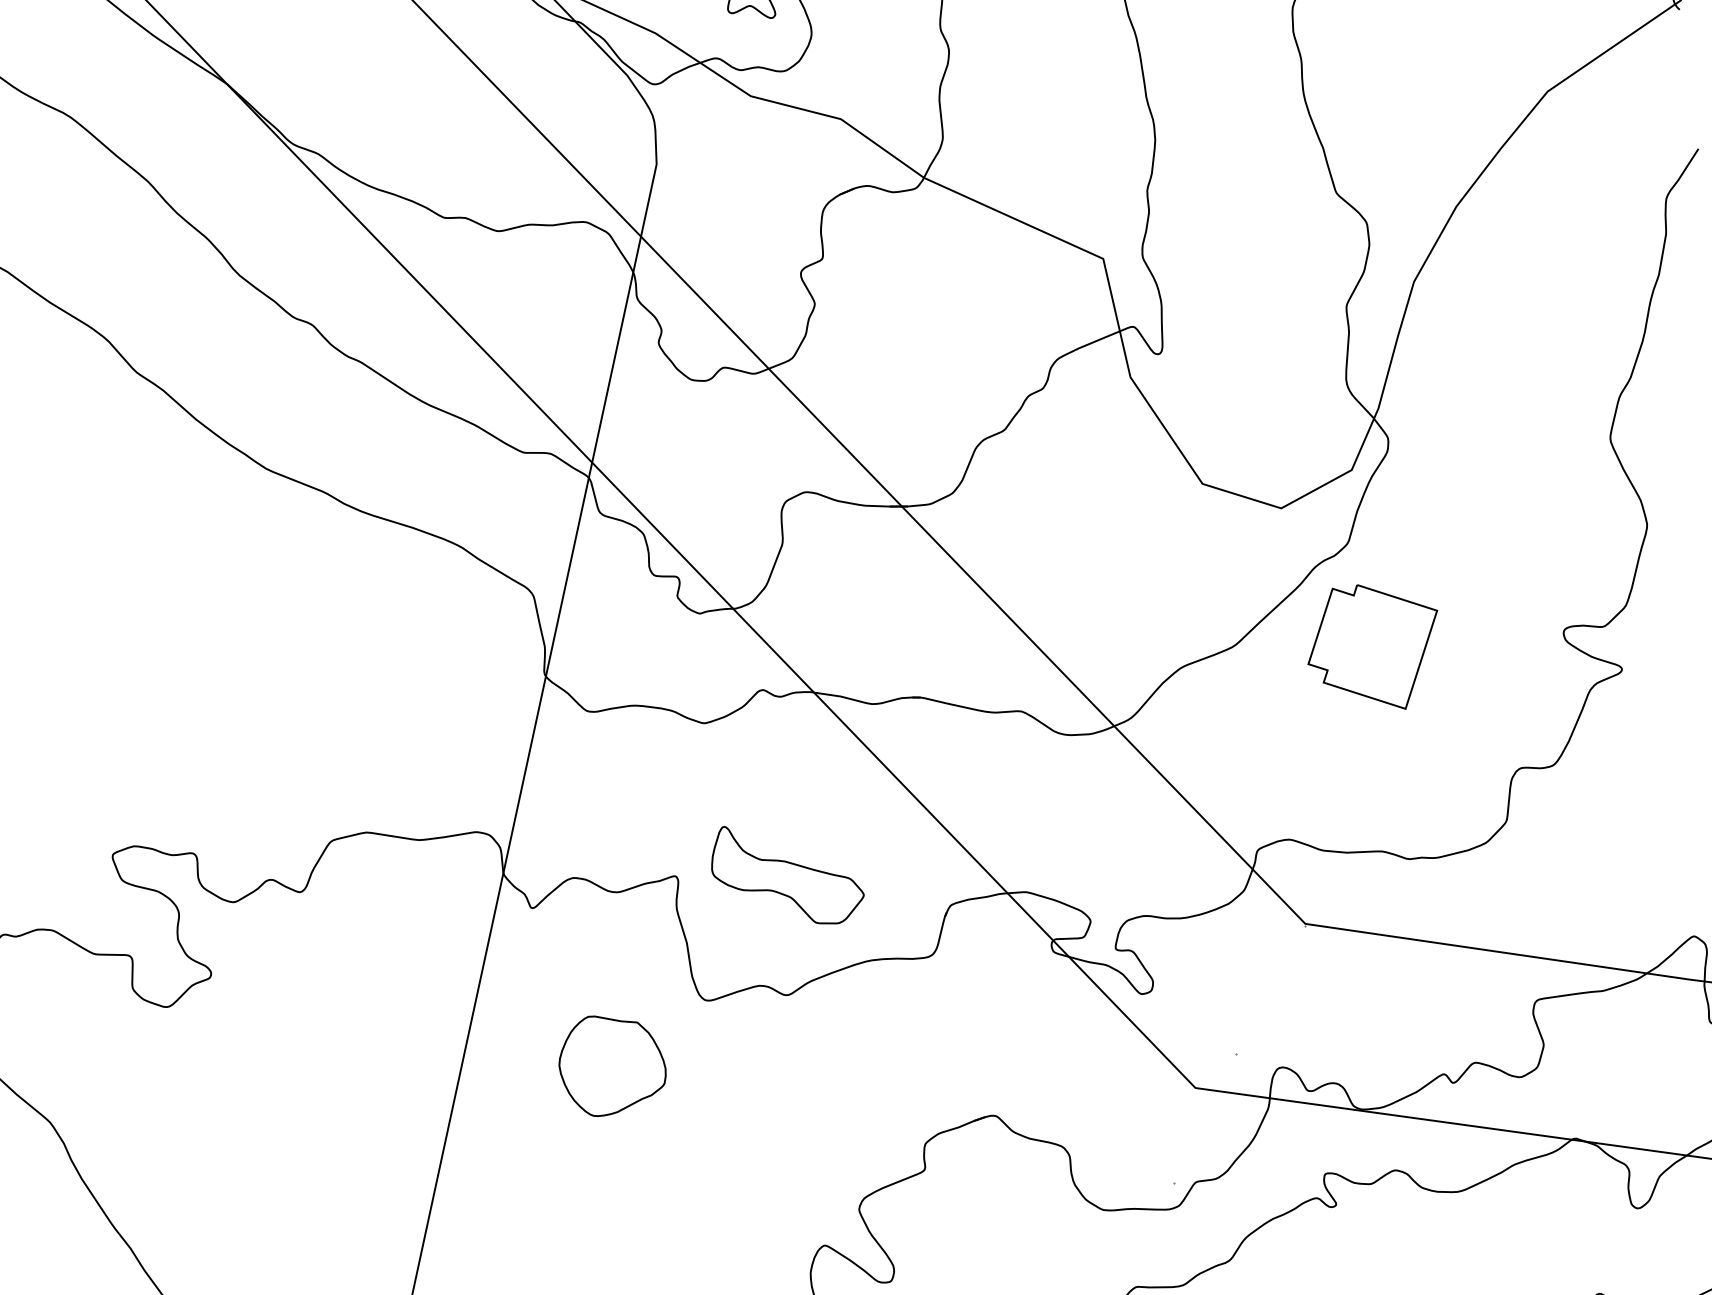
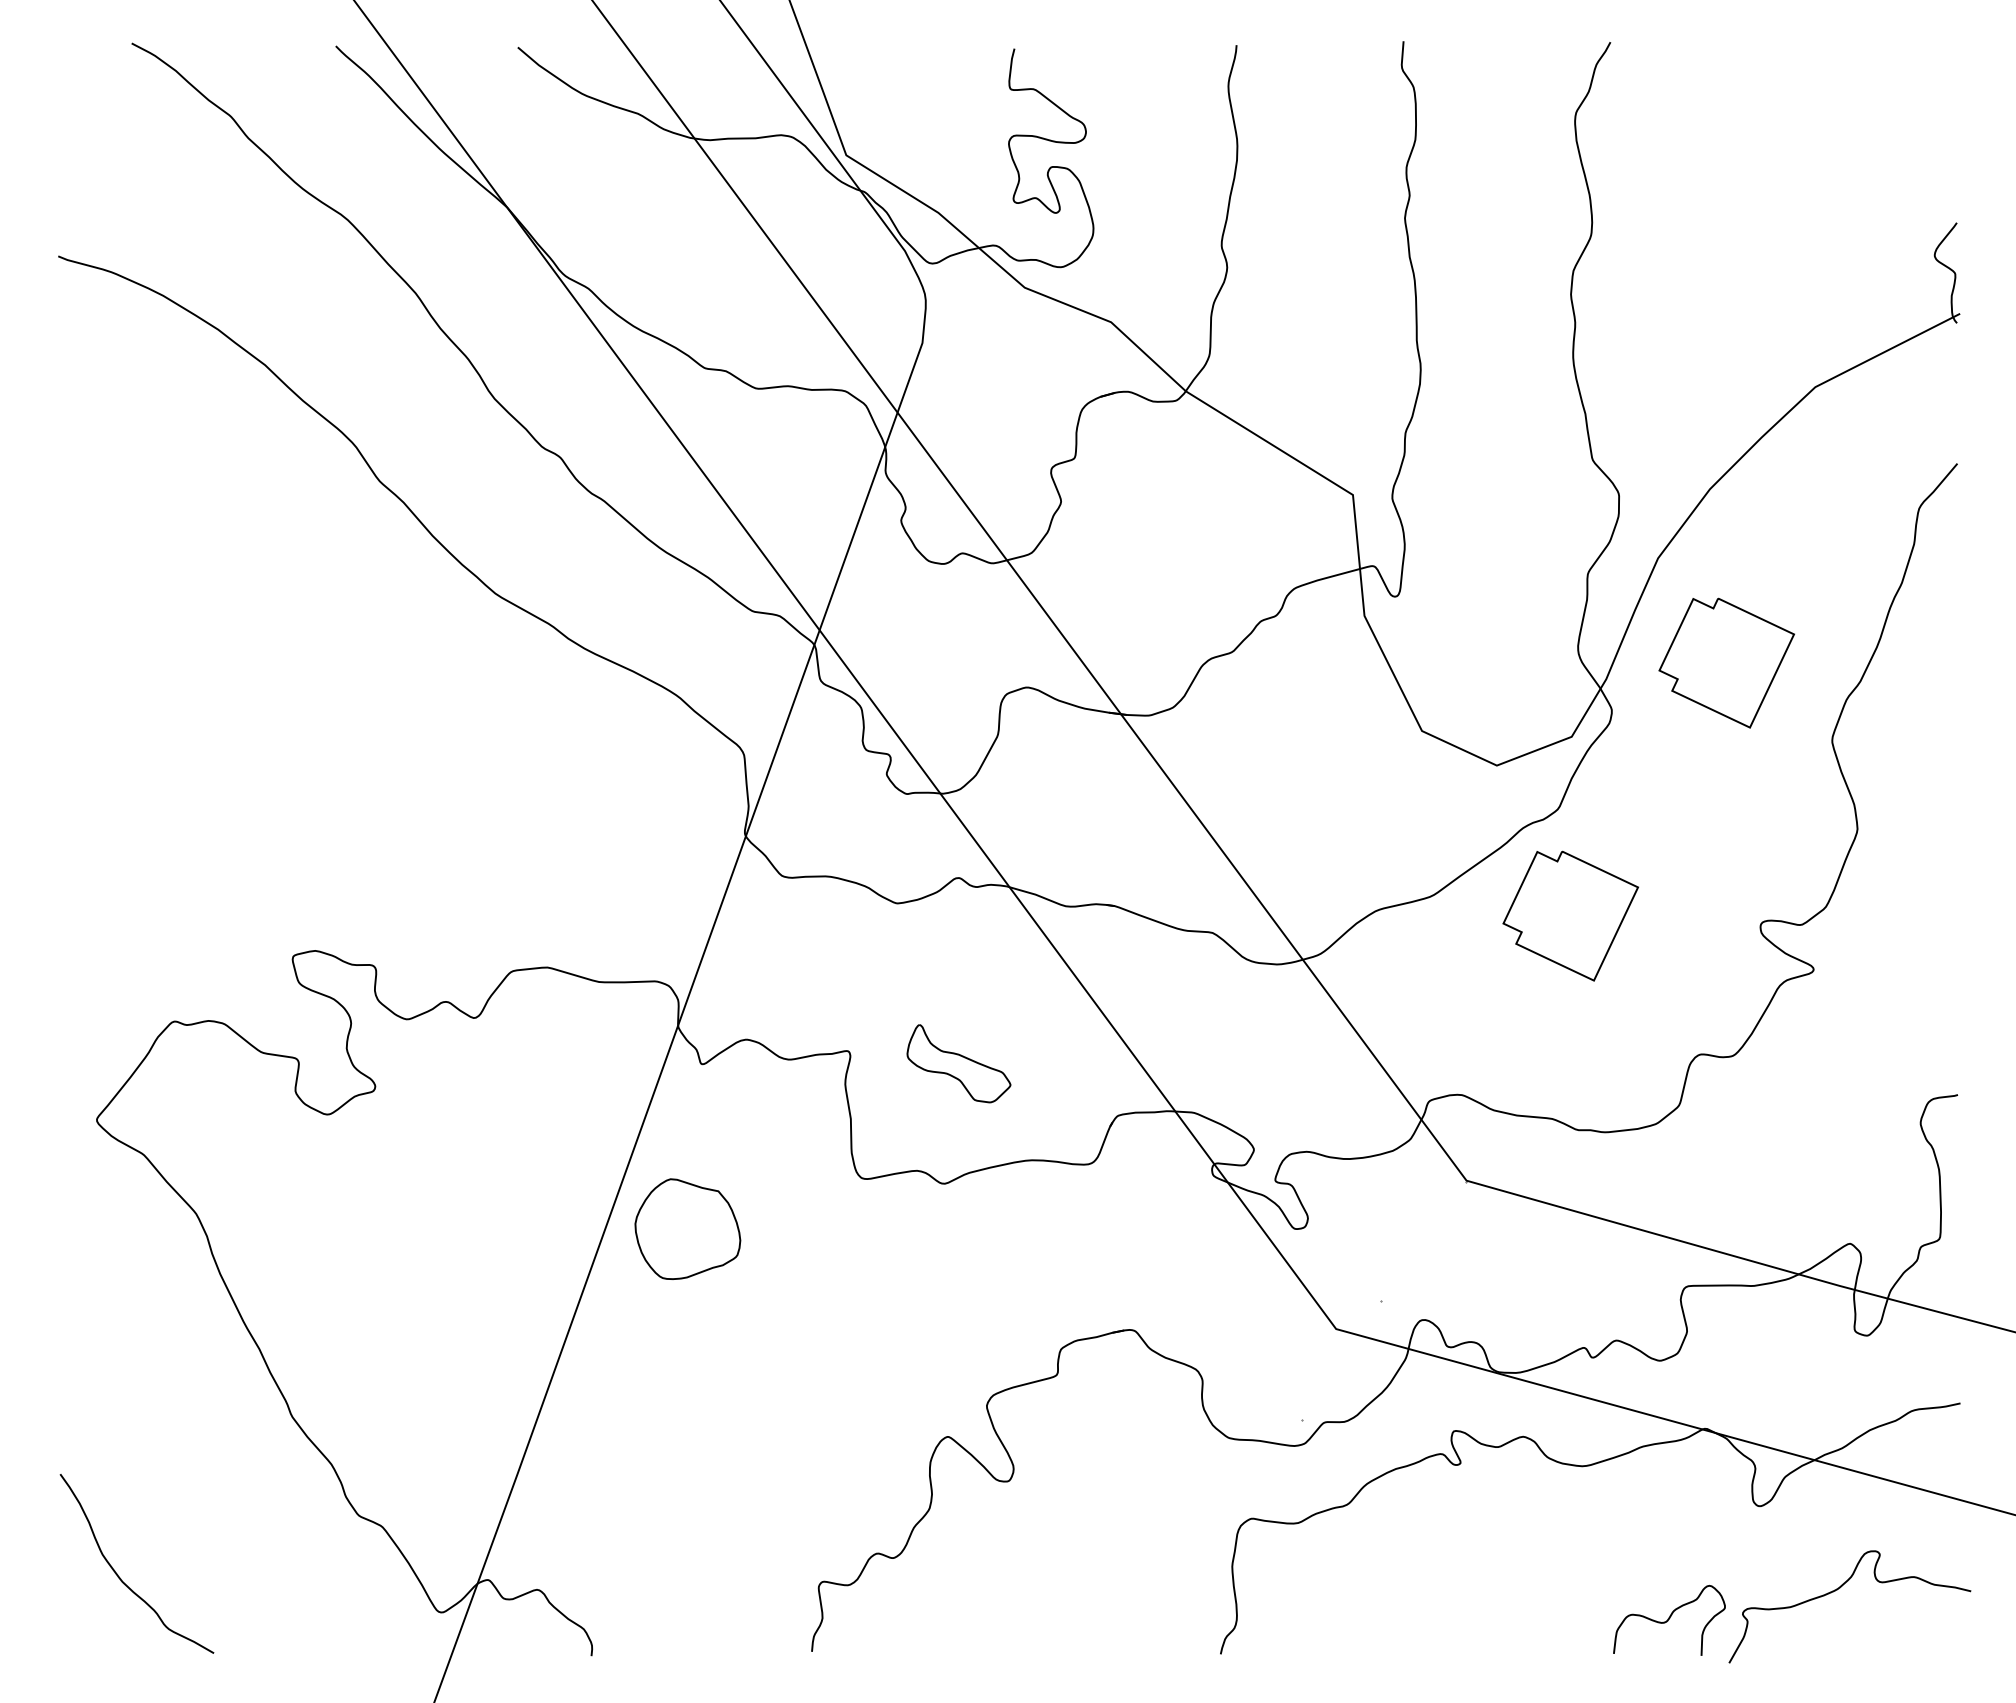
part: (1495, 376) -> (1726, 662), added
part: (786, 874) -> (958, 1063), size x0.7
part: (611, 1063) -> (687, 1228), moved

